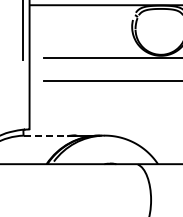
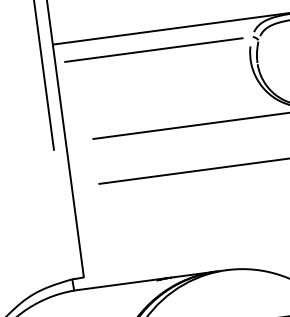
line: (81, 15) -> (152, 50), added
line: (49, 135) -> (122, 283), dashed -> solid

